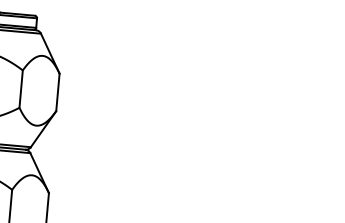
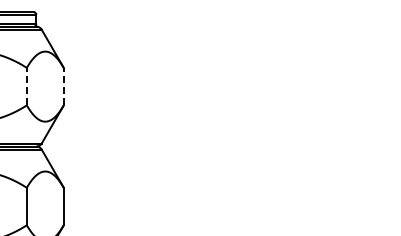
line: (20, 88) -> (26, 86), solid -> dashed
line: (57, 92) -> (63, 86), solid -> dashed

